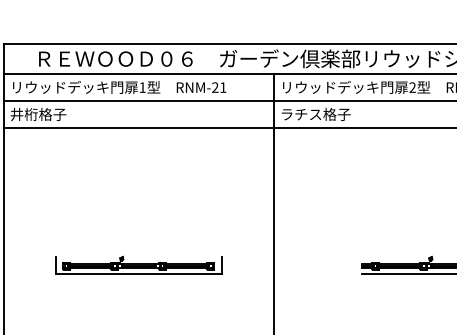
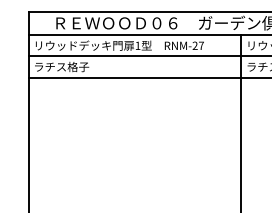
text: (223, 87) -> (201, 45), RNM-21 -> RNM-27
text: (45, 113) -> (61, 66), 井桁格子 -> ラチス格子
part: (138, 264) -> (134, 185), removed

